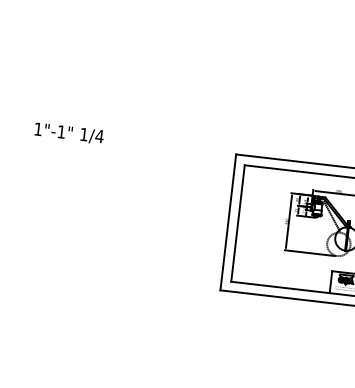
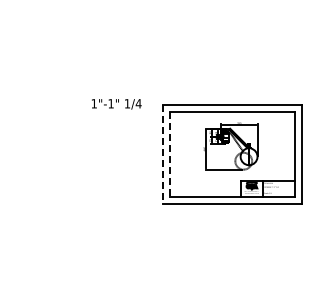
text: (68, 133) -> (116, 104), moved
line: (227, 223) -> (162, 155), solid -> dashed
line: (237, 224) -> (169, 155), solid -> dashed

